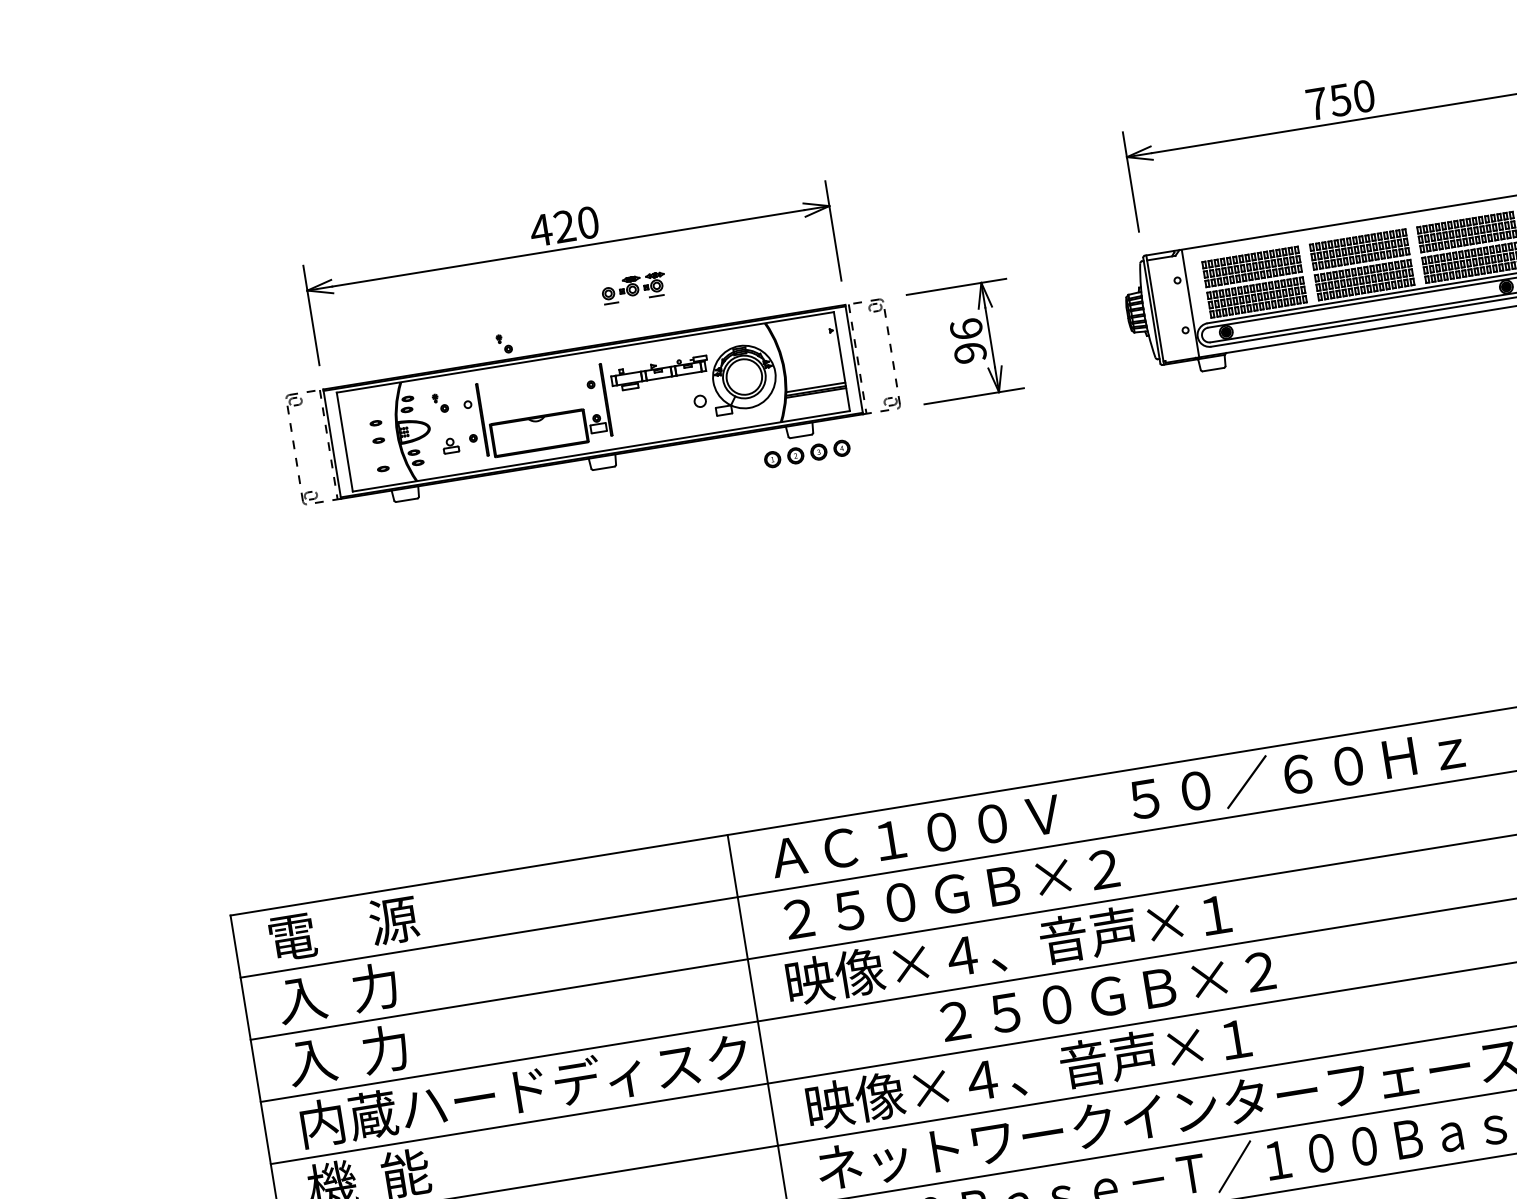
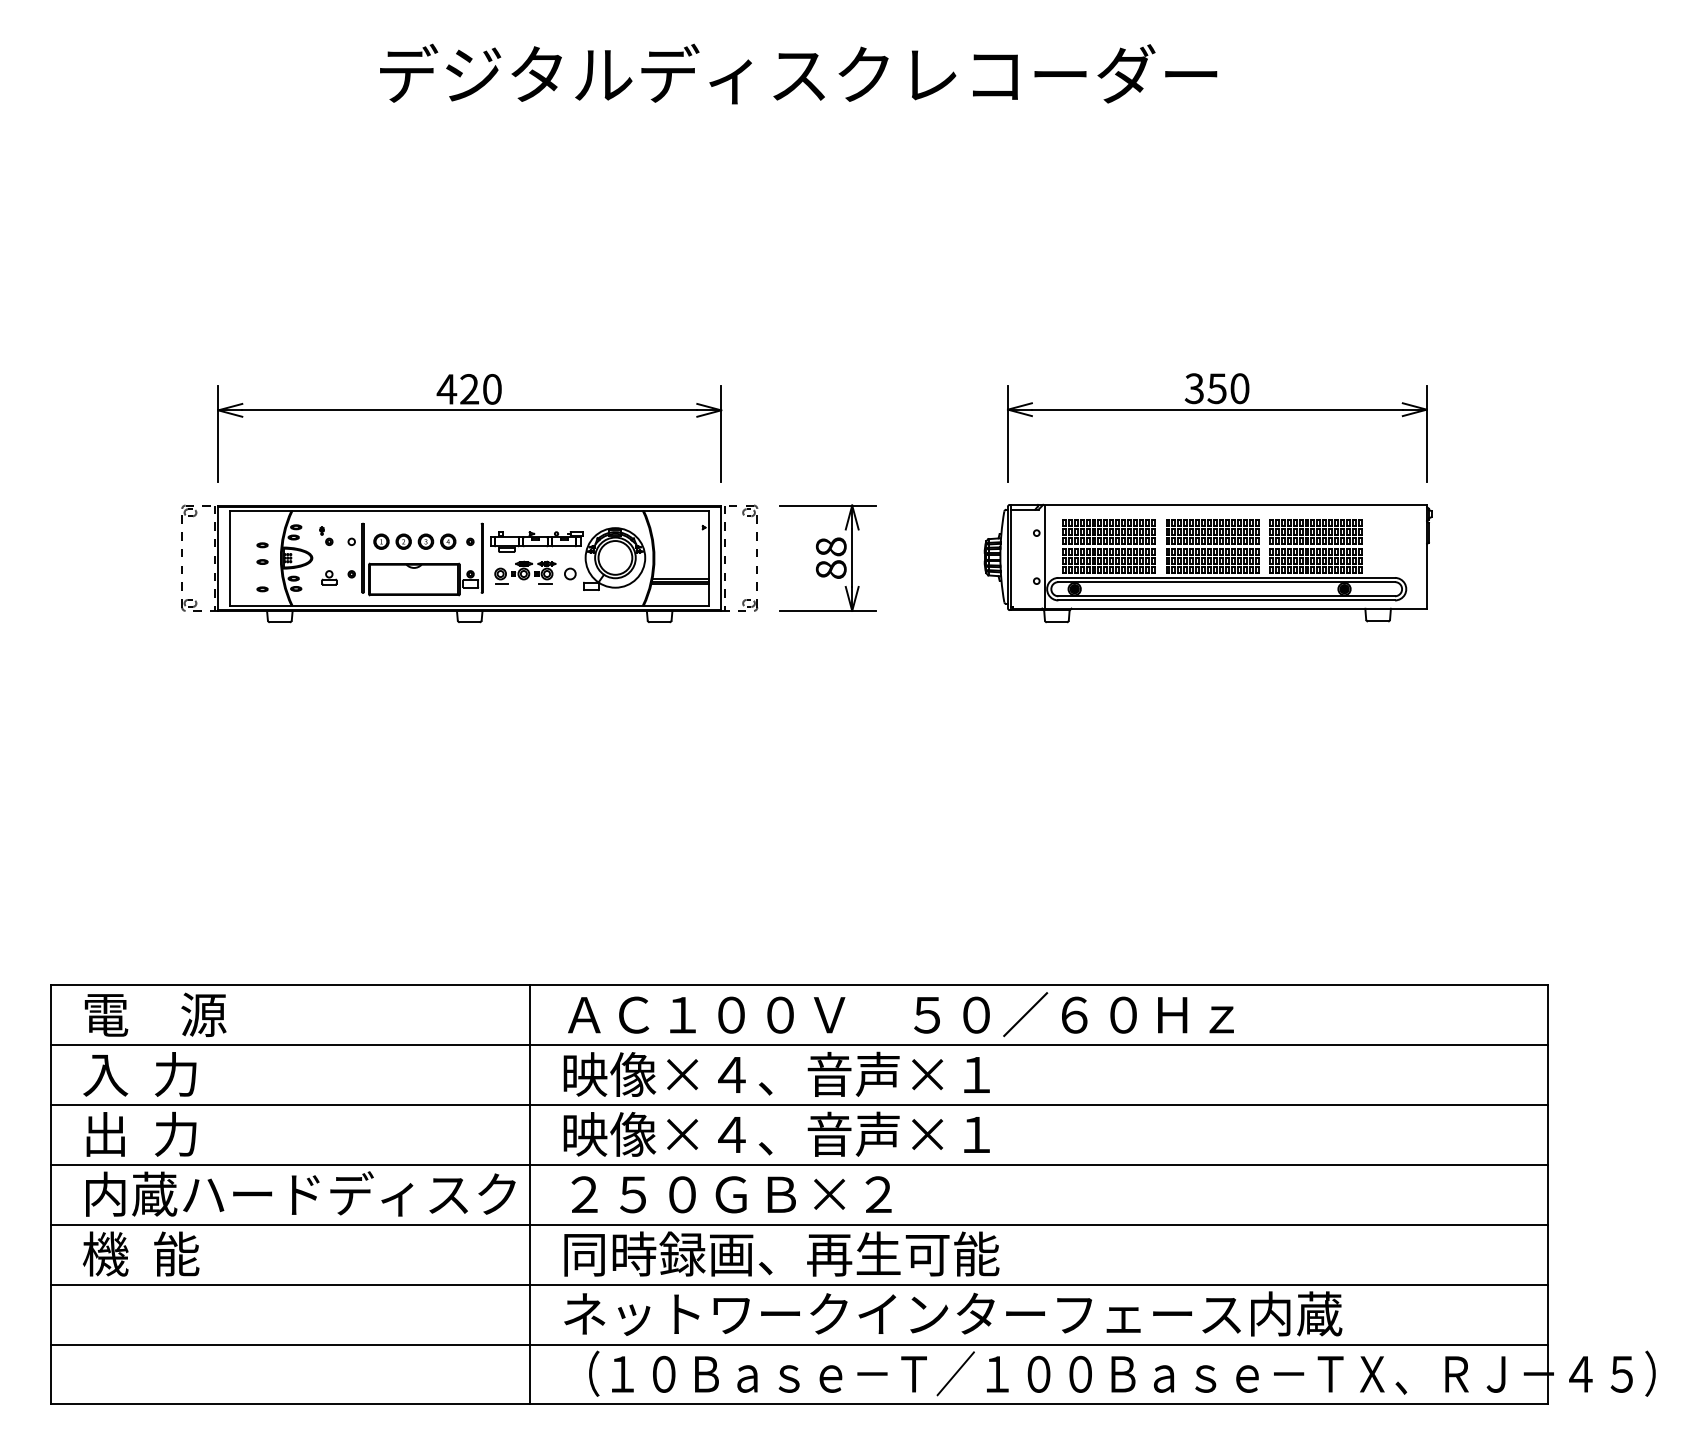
text: (1316, 103) -> (1194, 388), 750 -> 350
part: (634, 287) -> (525, 572), moved
text: (967, 340) -> (830, 557), 96 -> 88
part: (504, 342) -> (395, 489), removed
part: (806, 453) -> (414, 541), moved
text: (998, 885) -> (776, 1073), ２５０ＧＢ×２ -> 映像×４、音声×１
text: (1107, 996) -> (731, 1194), moved
text: (311, 1061) -> (105, 1134), 入  力 -> 出  力
text: (1033, 1071) -> (781, 1253), 映像×４、音声×１ -> 同時録画、再生可能

